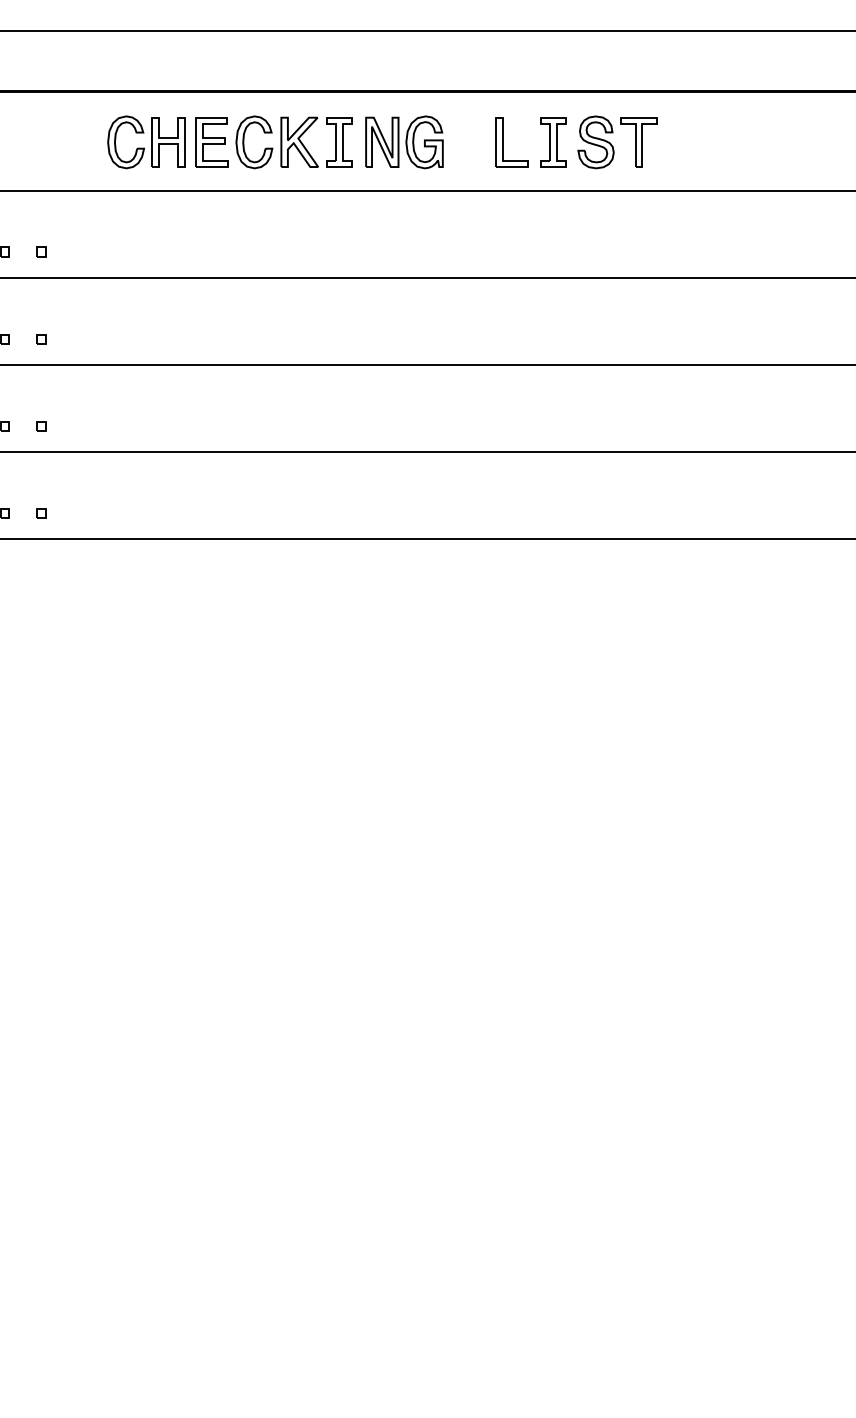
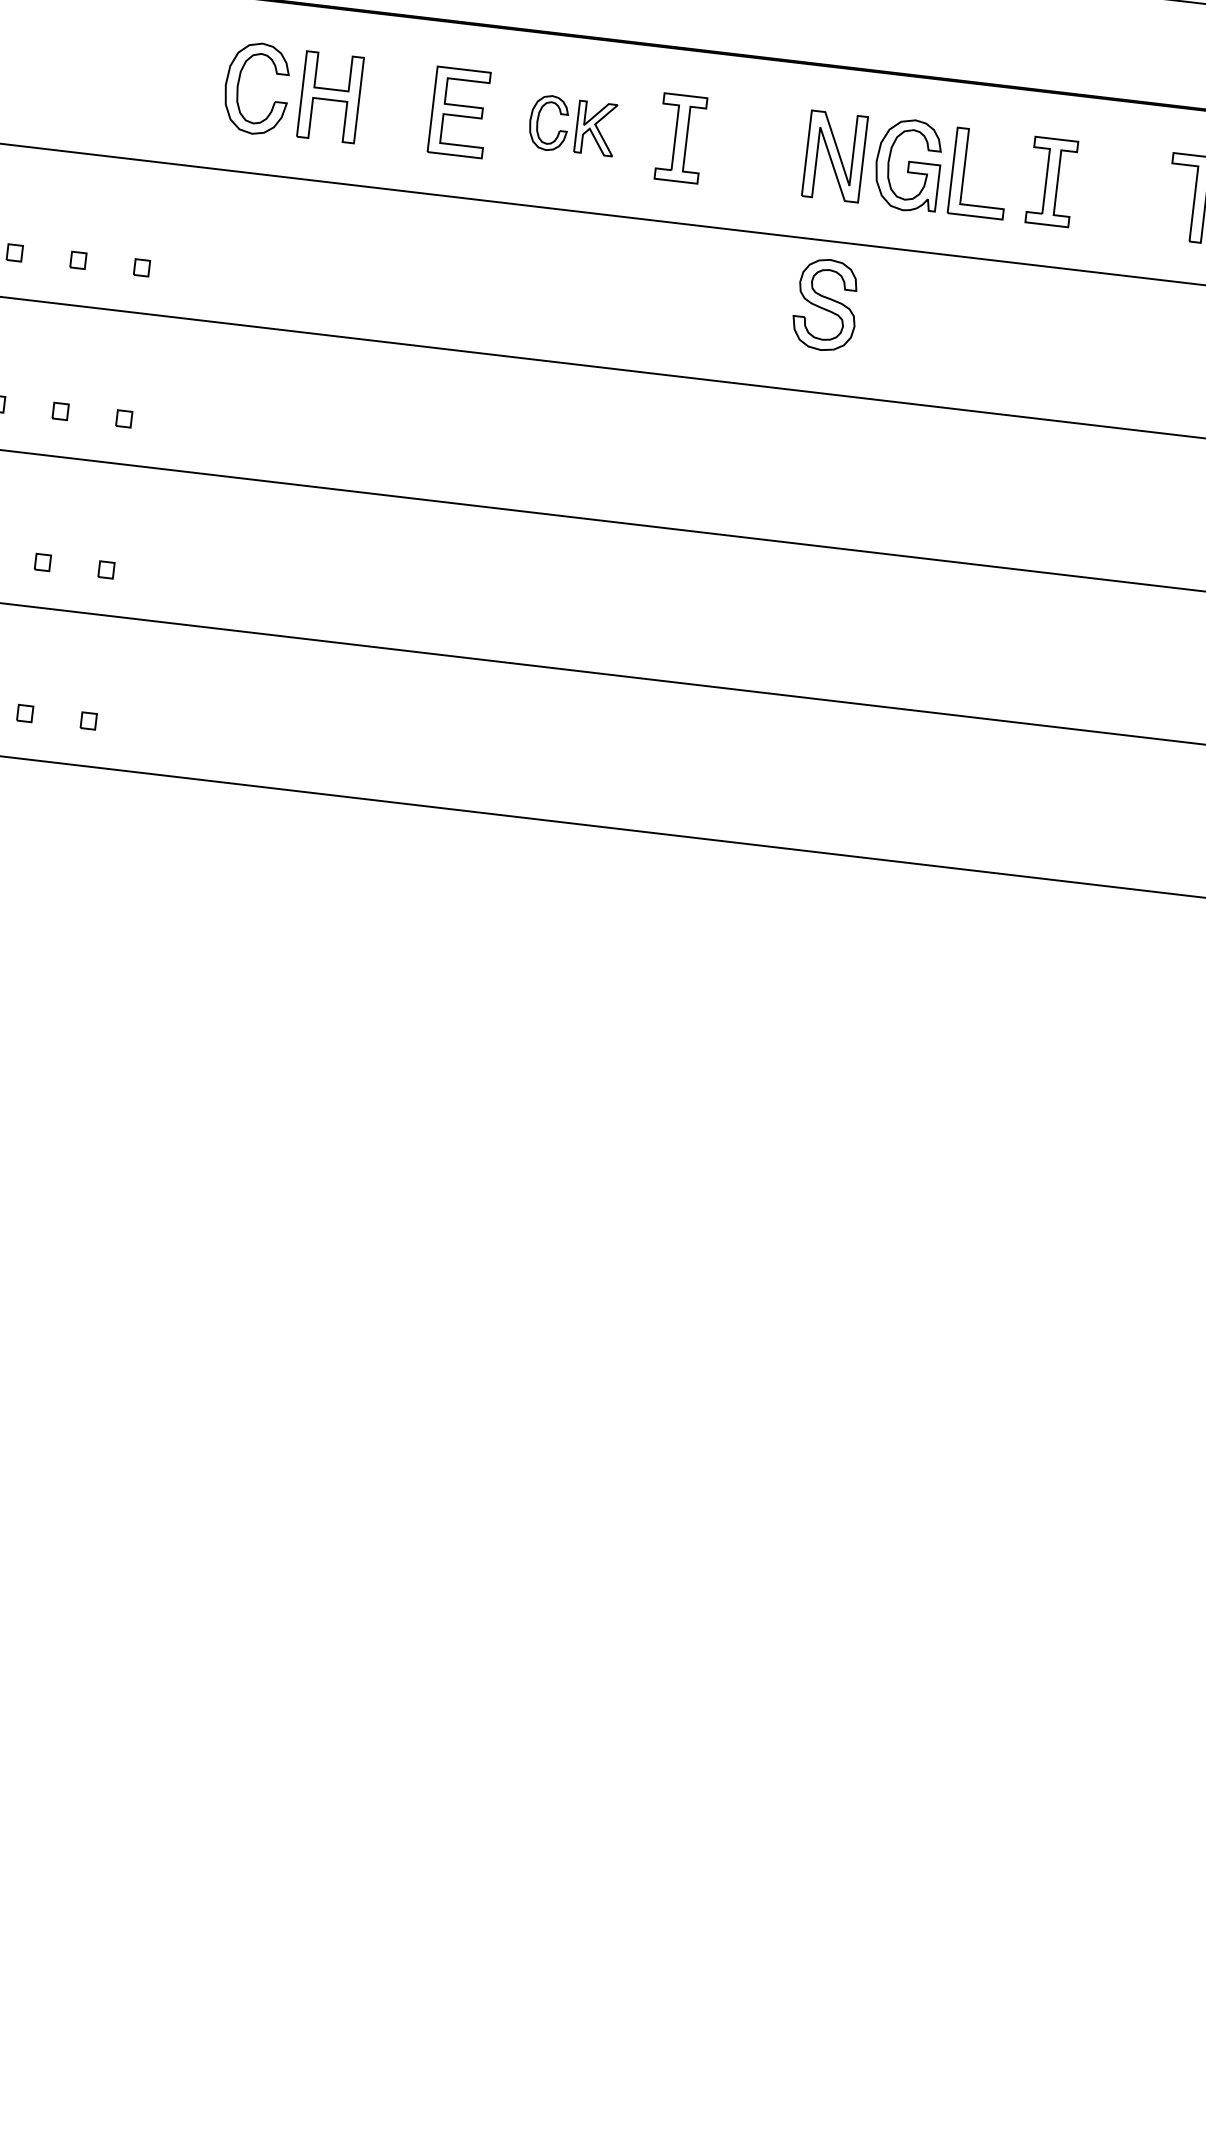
part: (146, 142) -> (292, 93), moved
part: (276, 142) -> (571, 125), size x0.6
part: (404, 142) -> (873, 161), moved
part: (595, 142) -> (824, 305), moved

